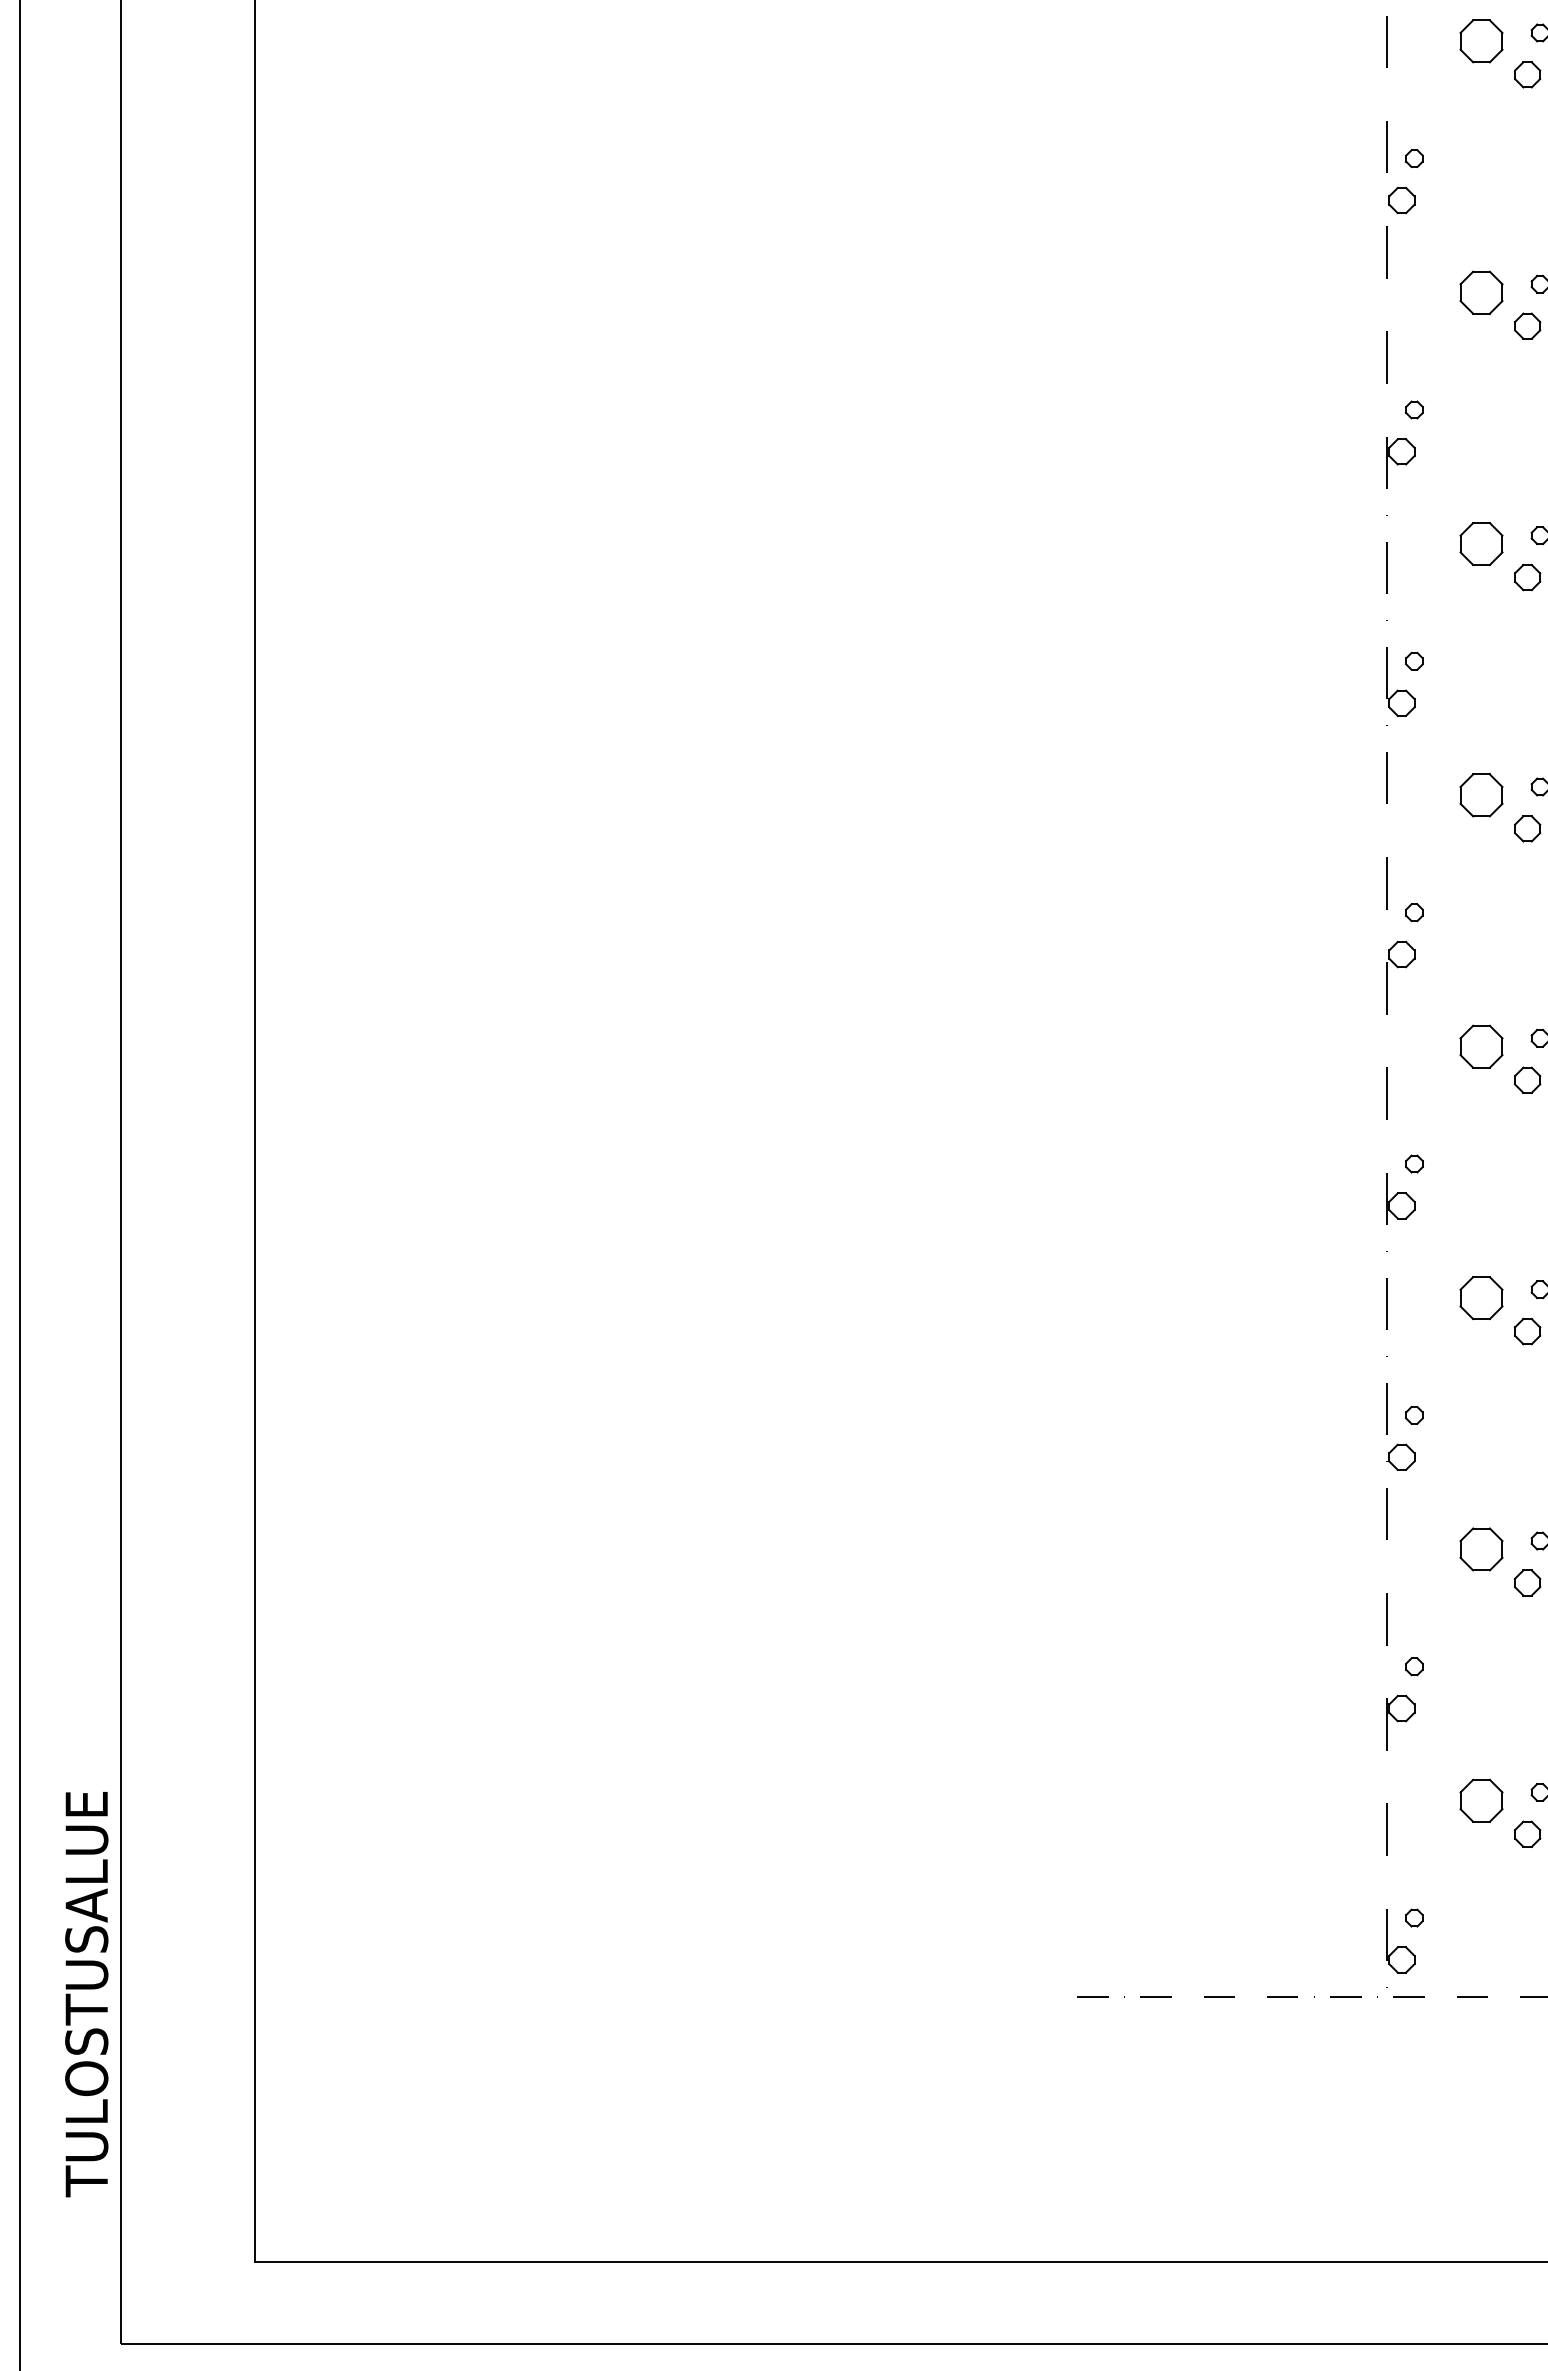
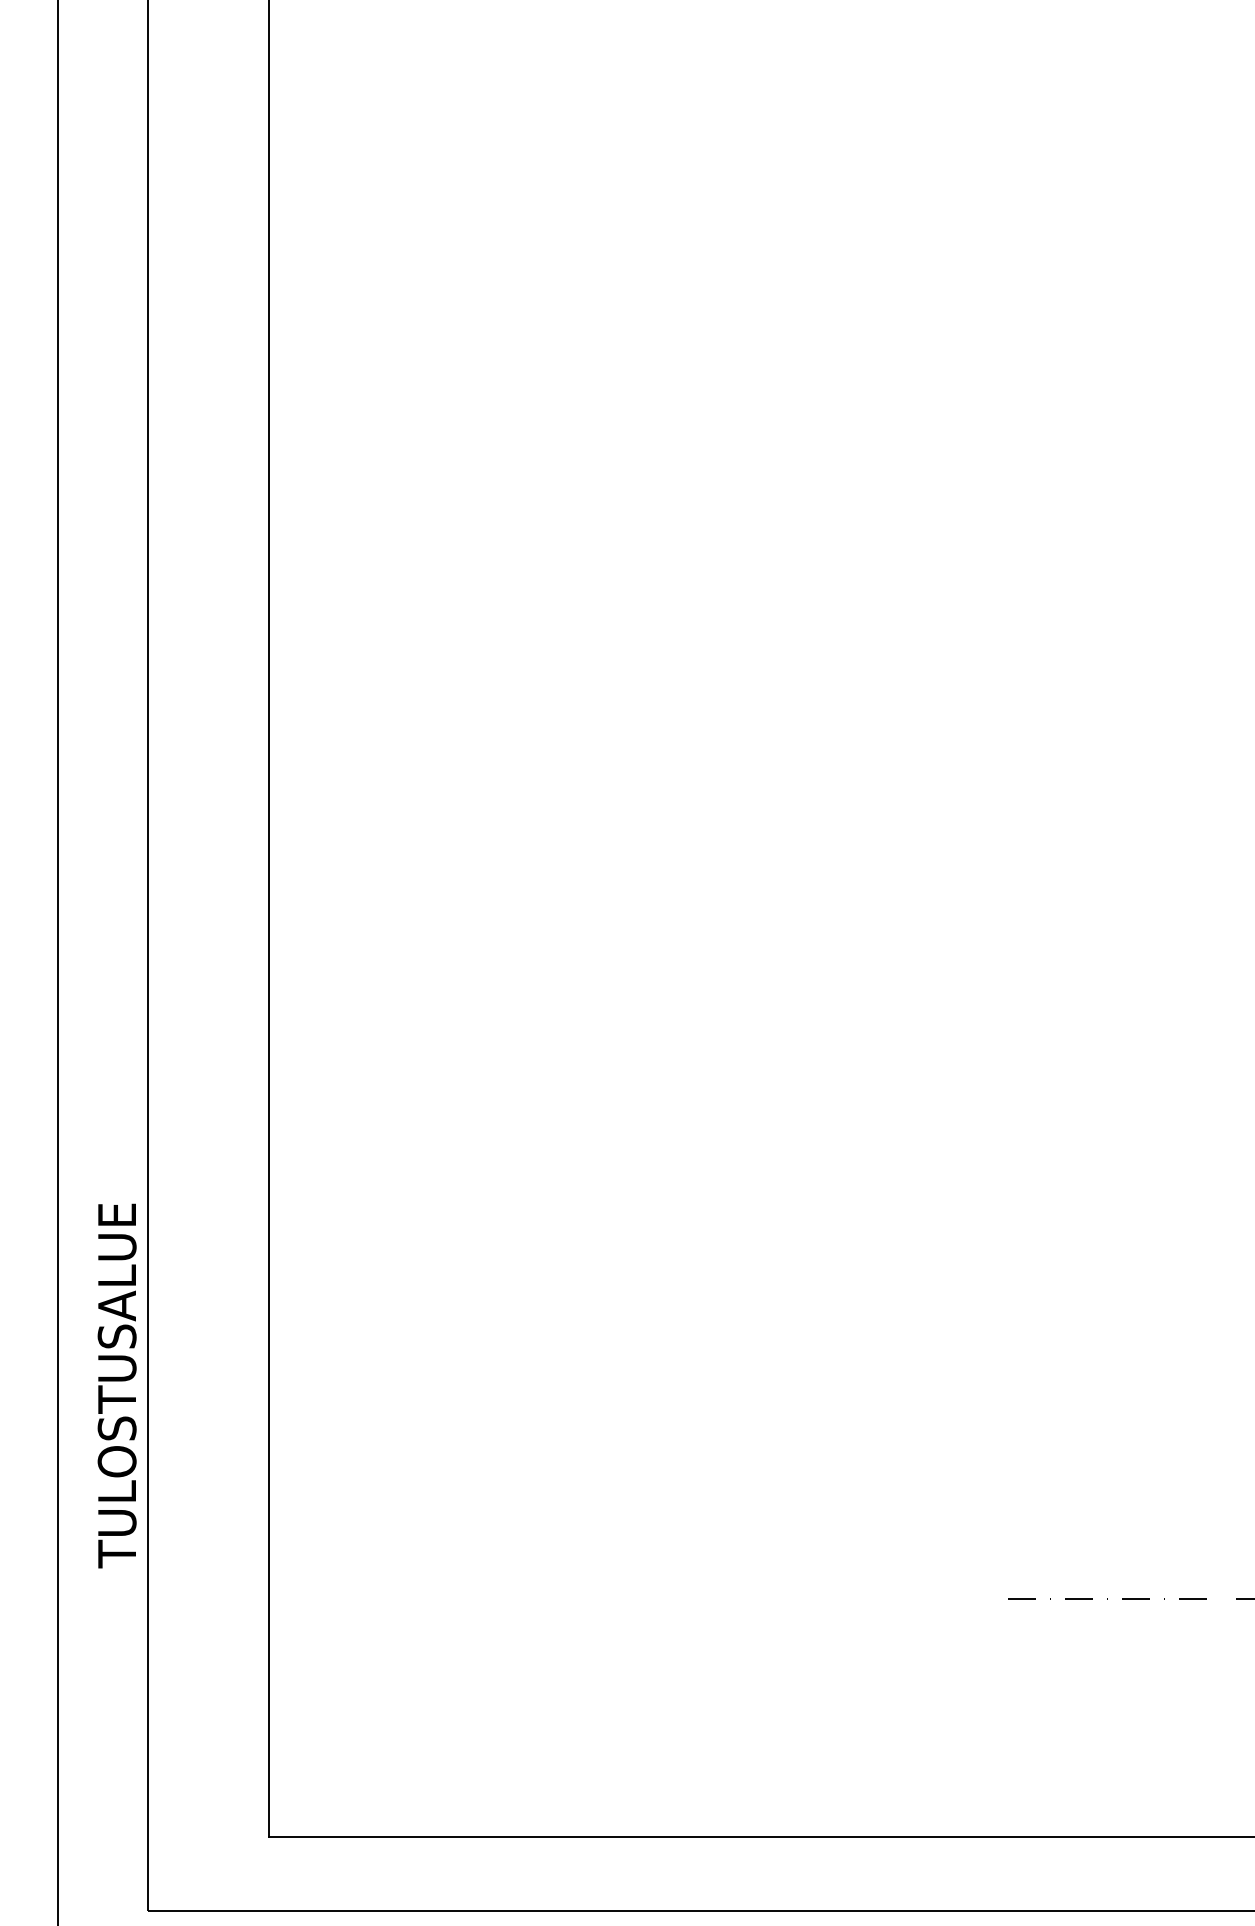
text: (86, 1994) -> (116, 1386), moved

